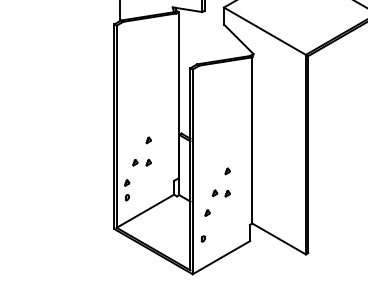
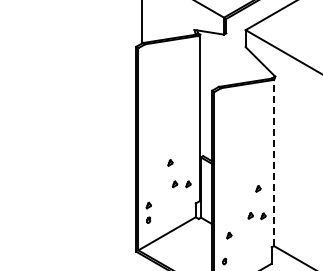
line: (252, 139) -> (274, 162), solid -> dashed
part: (141, 162) -> (181, 184), moved
part: (227, 171) -> (258, 189), moved
part: (220, 193) -> (256, 216), moved

